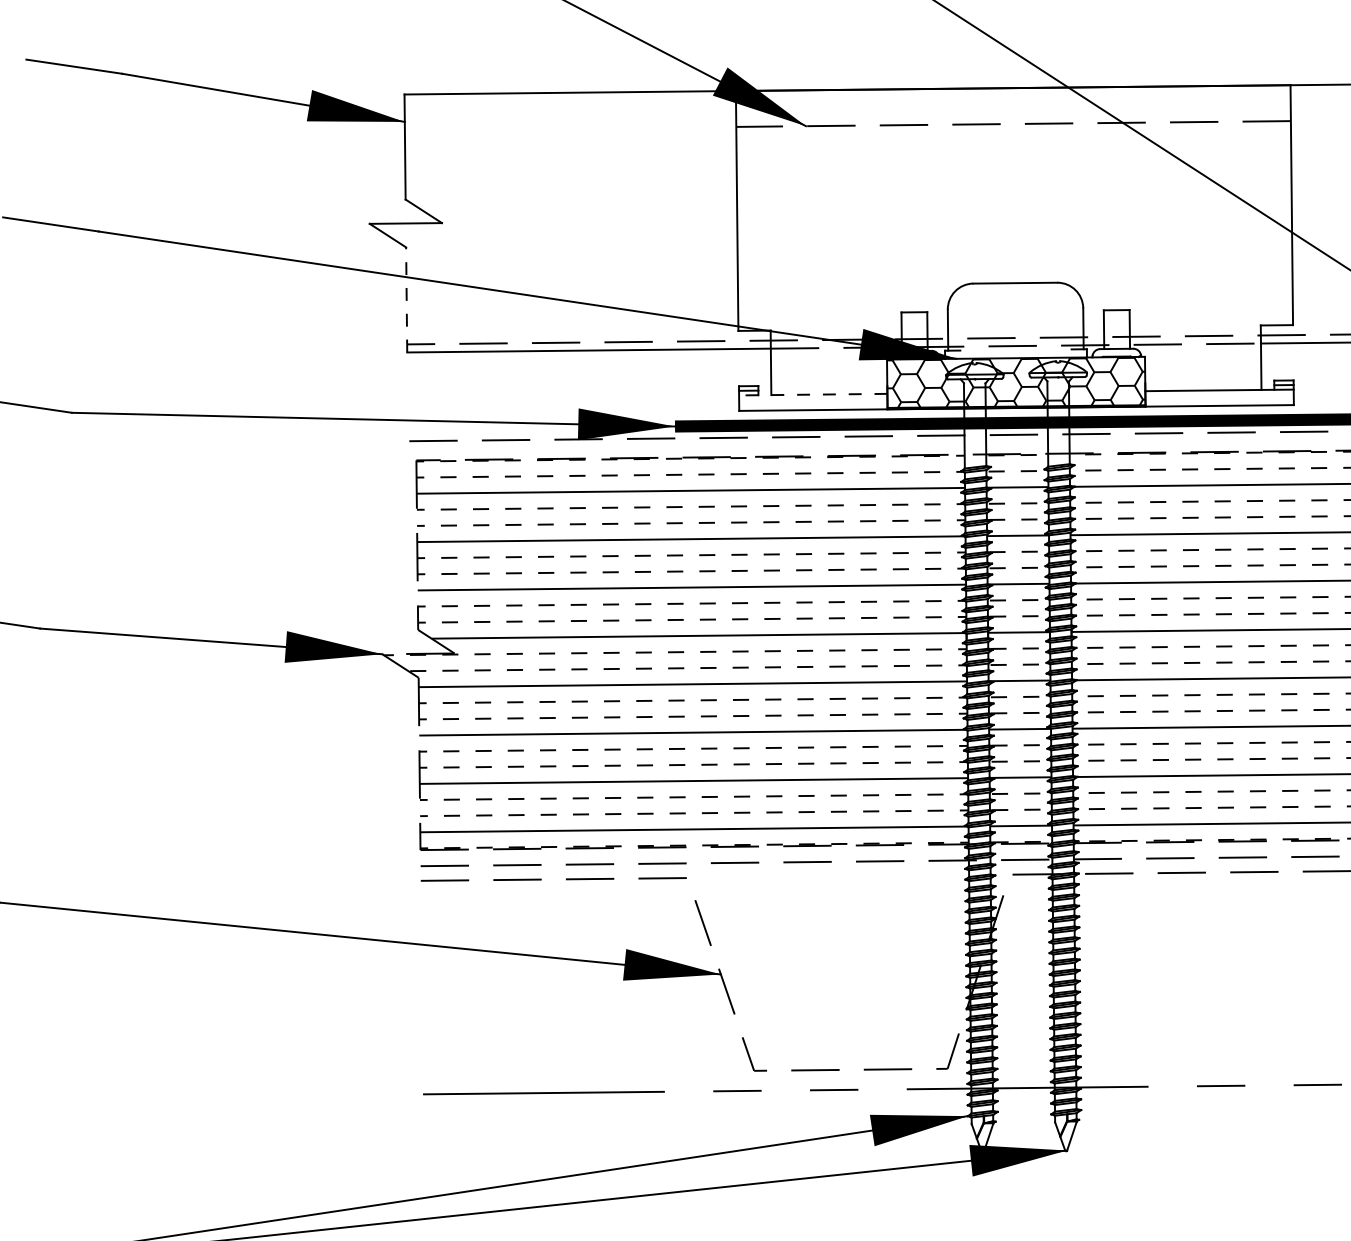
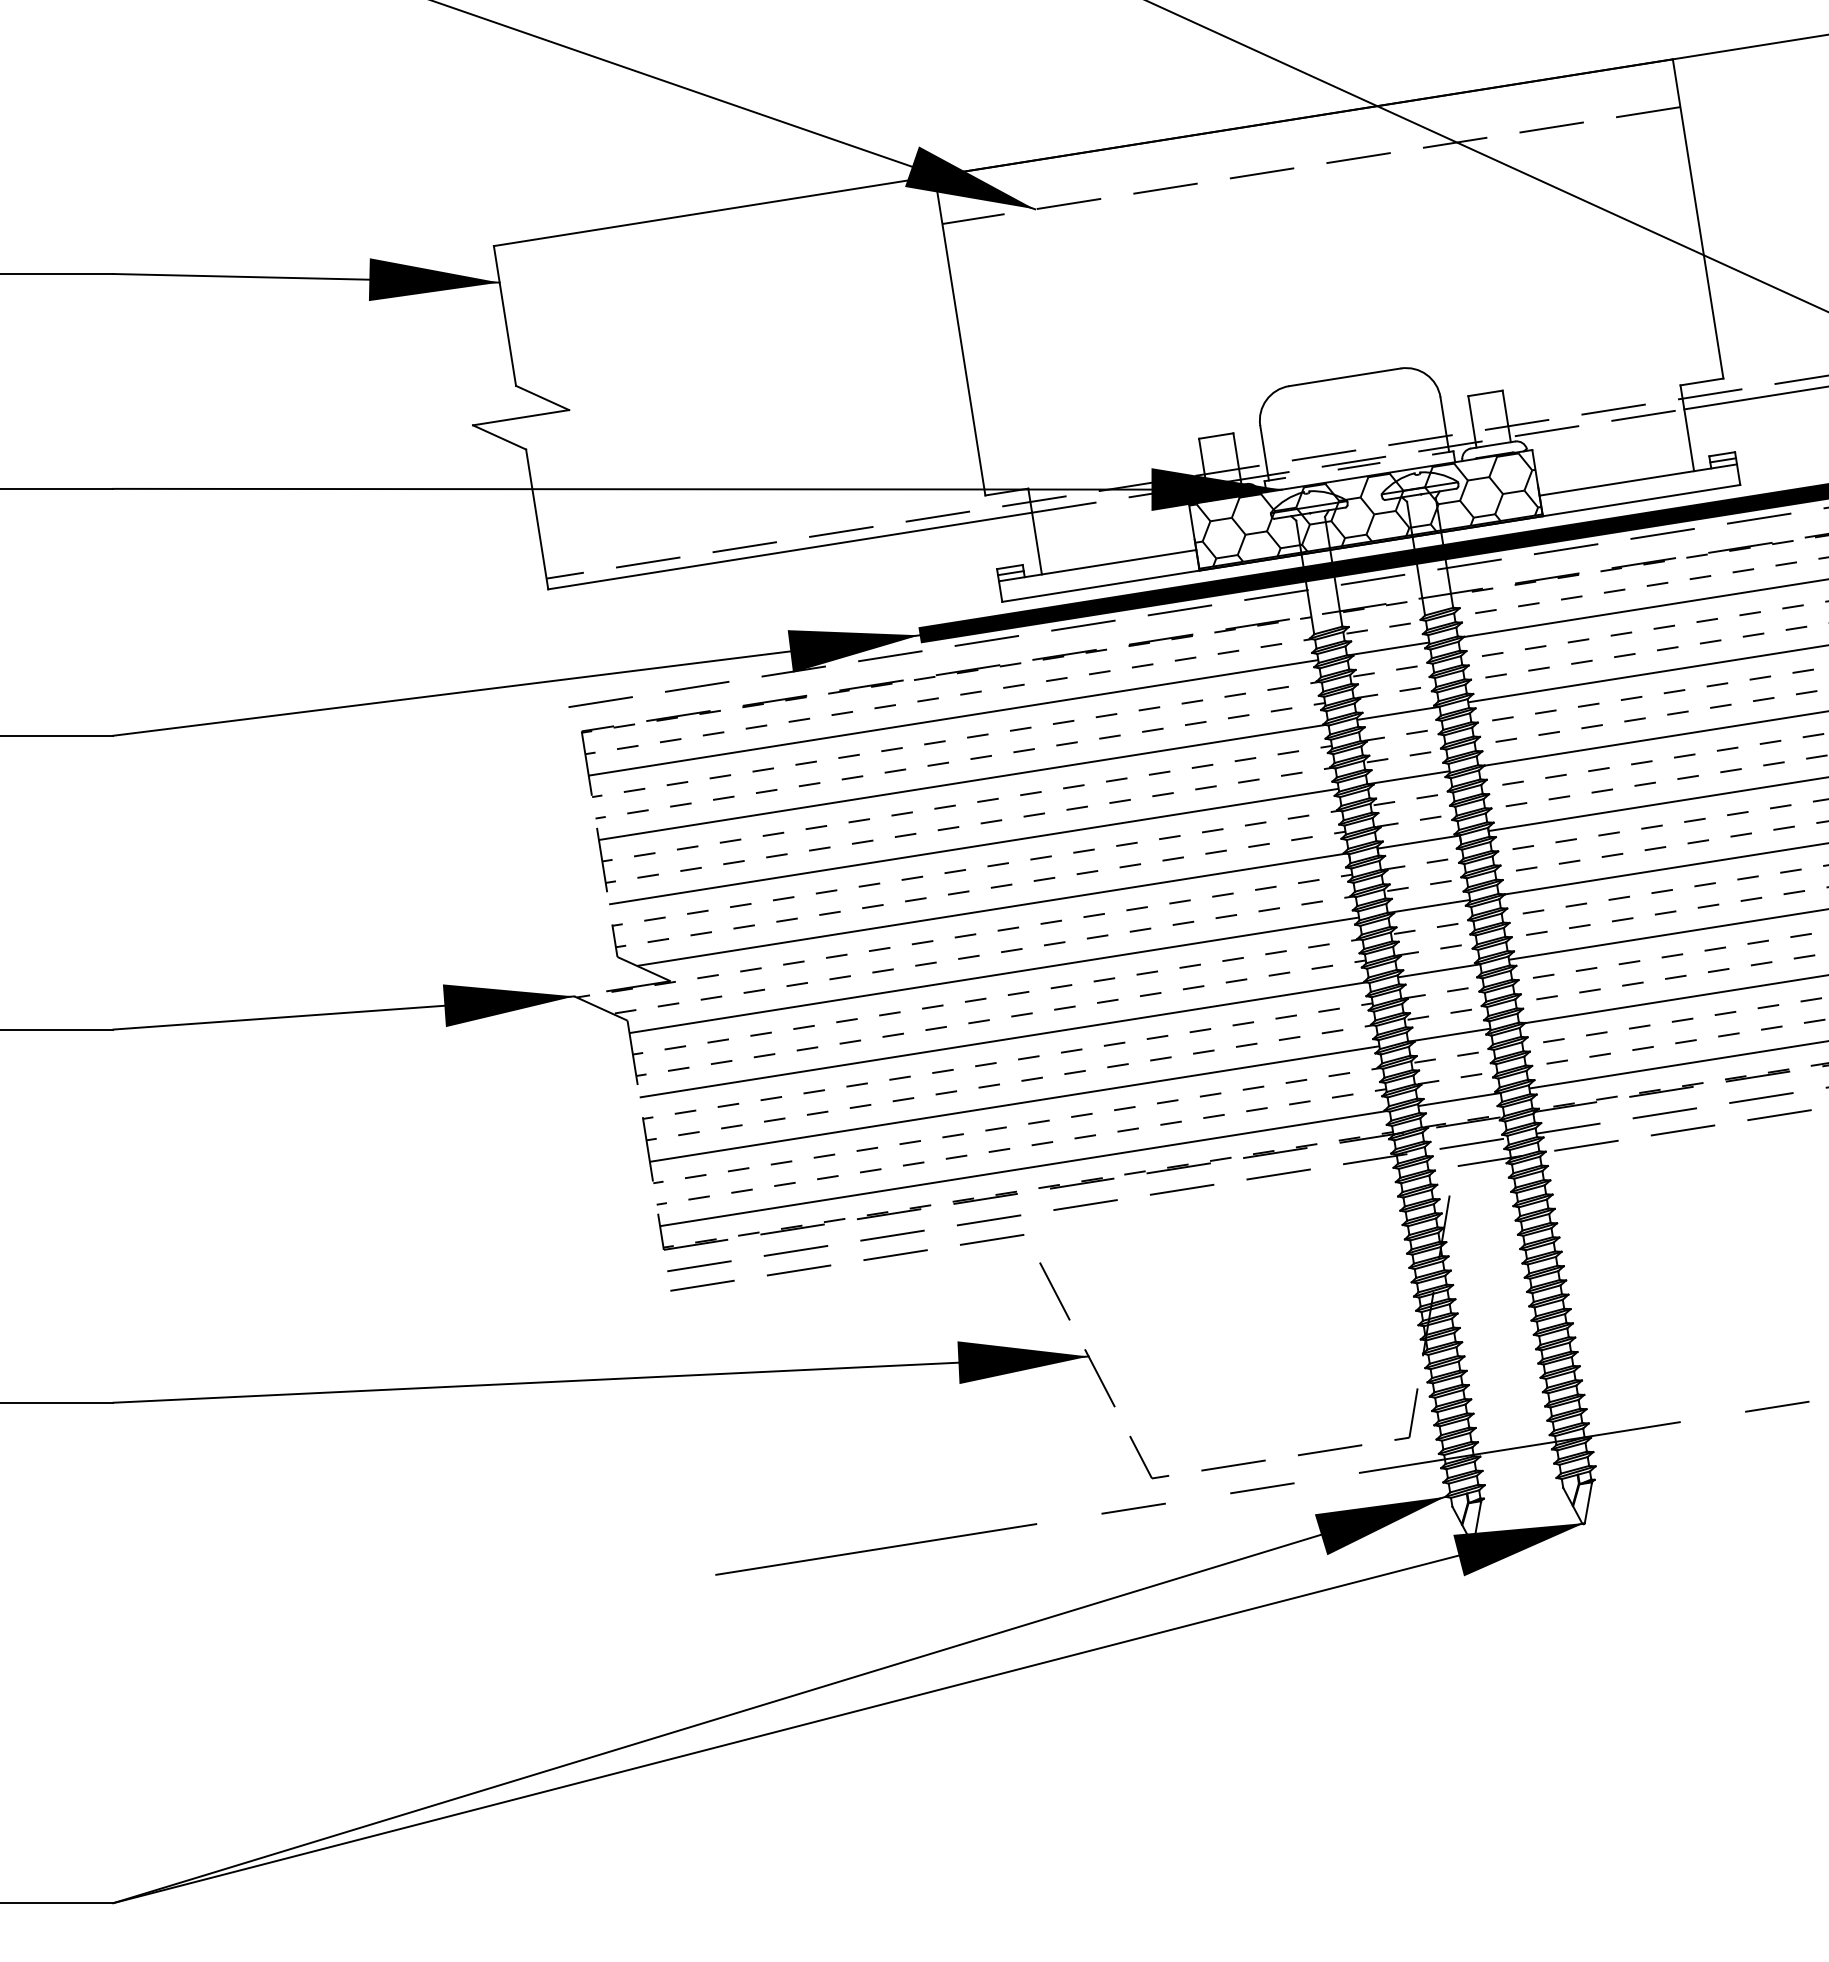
line: (406, 300) -> (537, 519), dashed -> solid
line: (1015, 350) -> (1358, 466), added
line: (813, 394) -> (1097, 565), dashed -> solid

